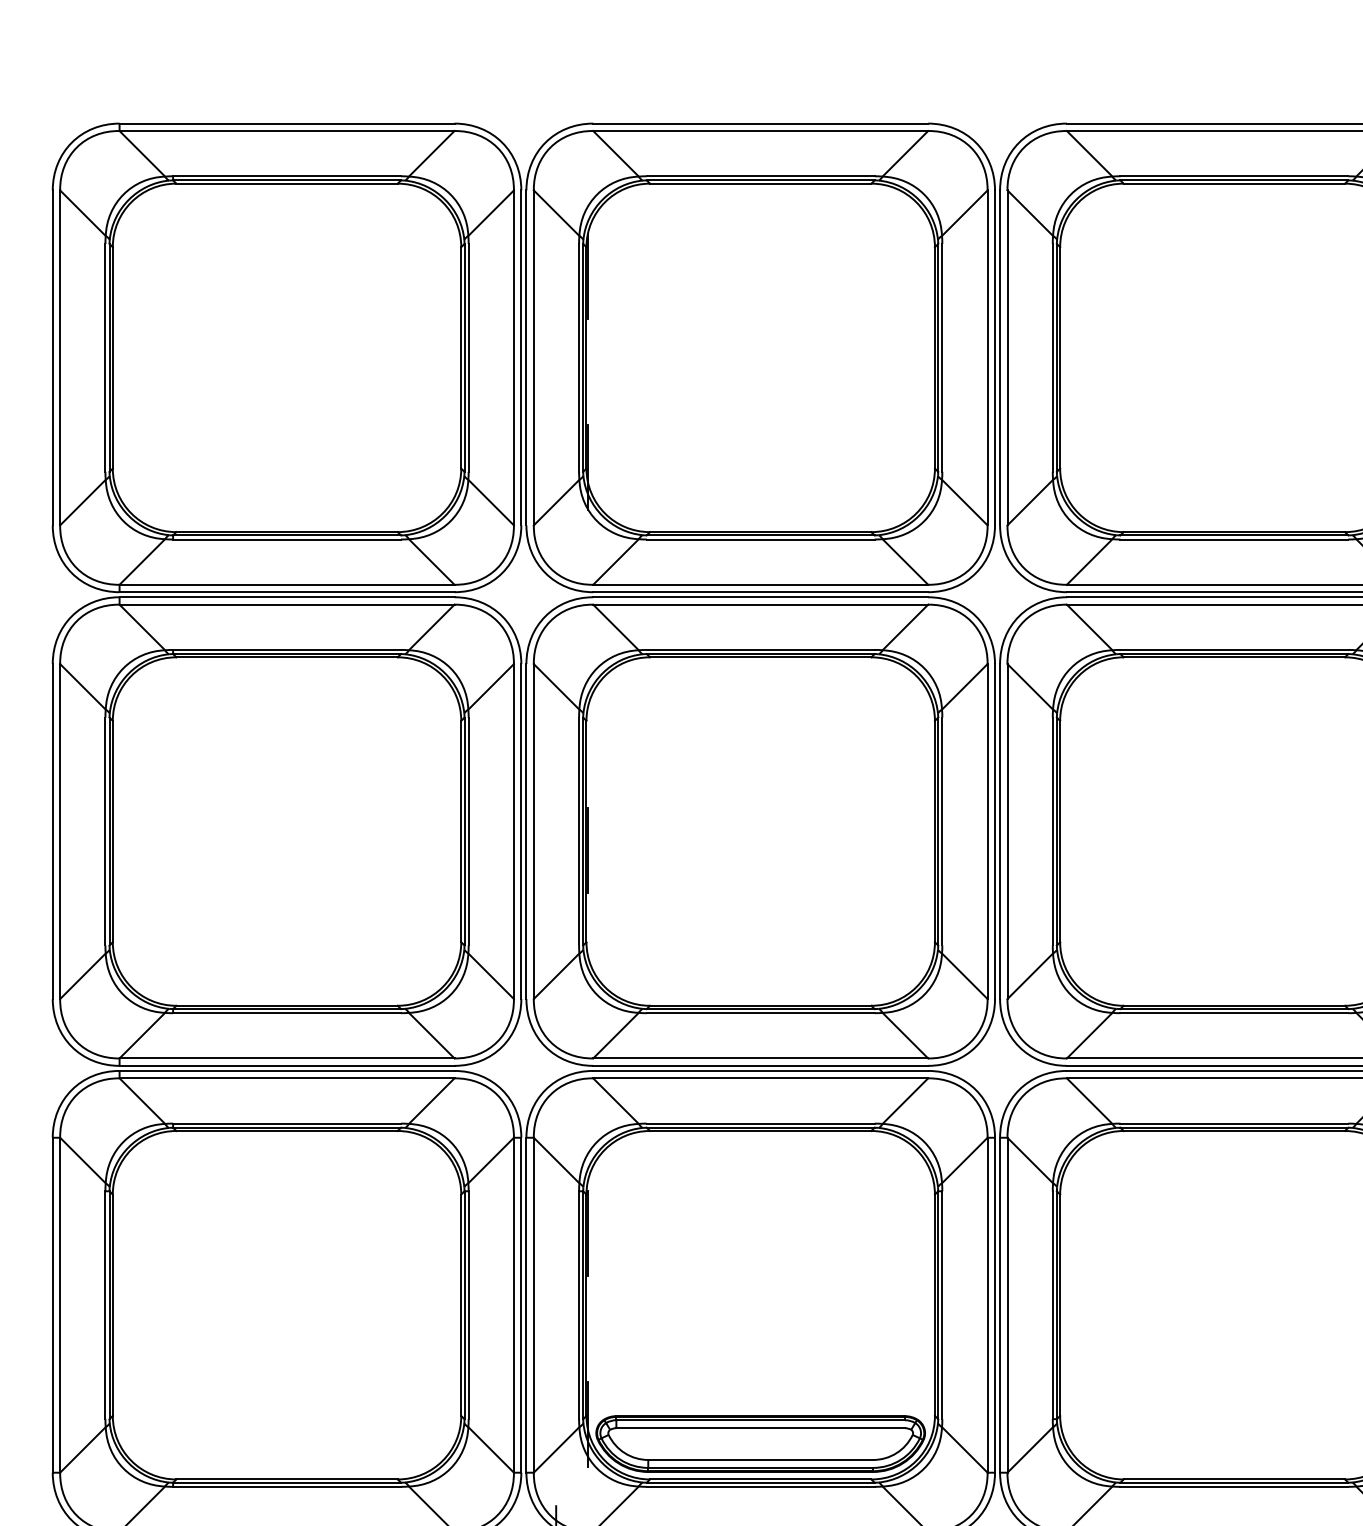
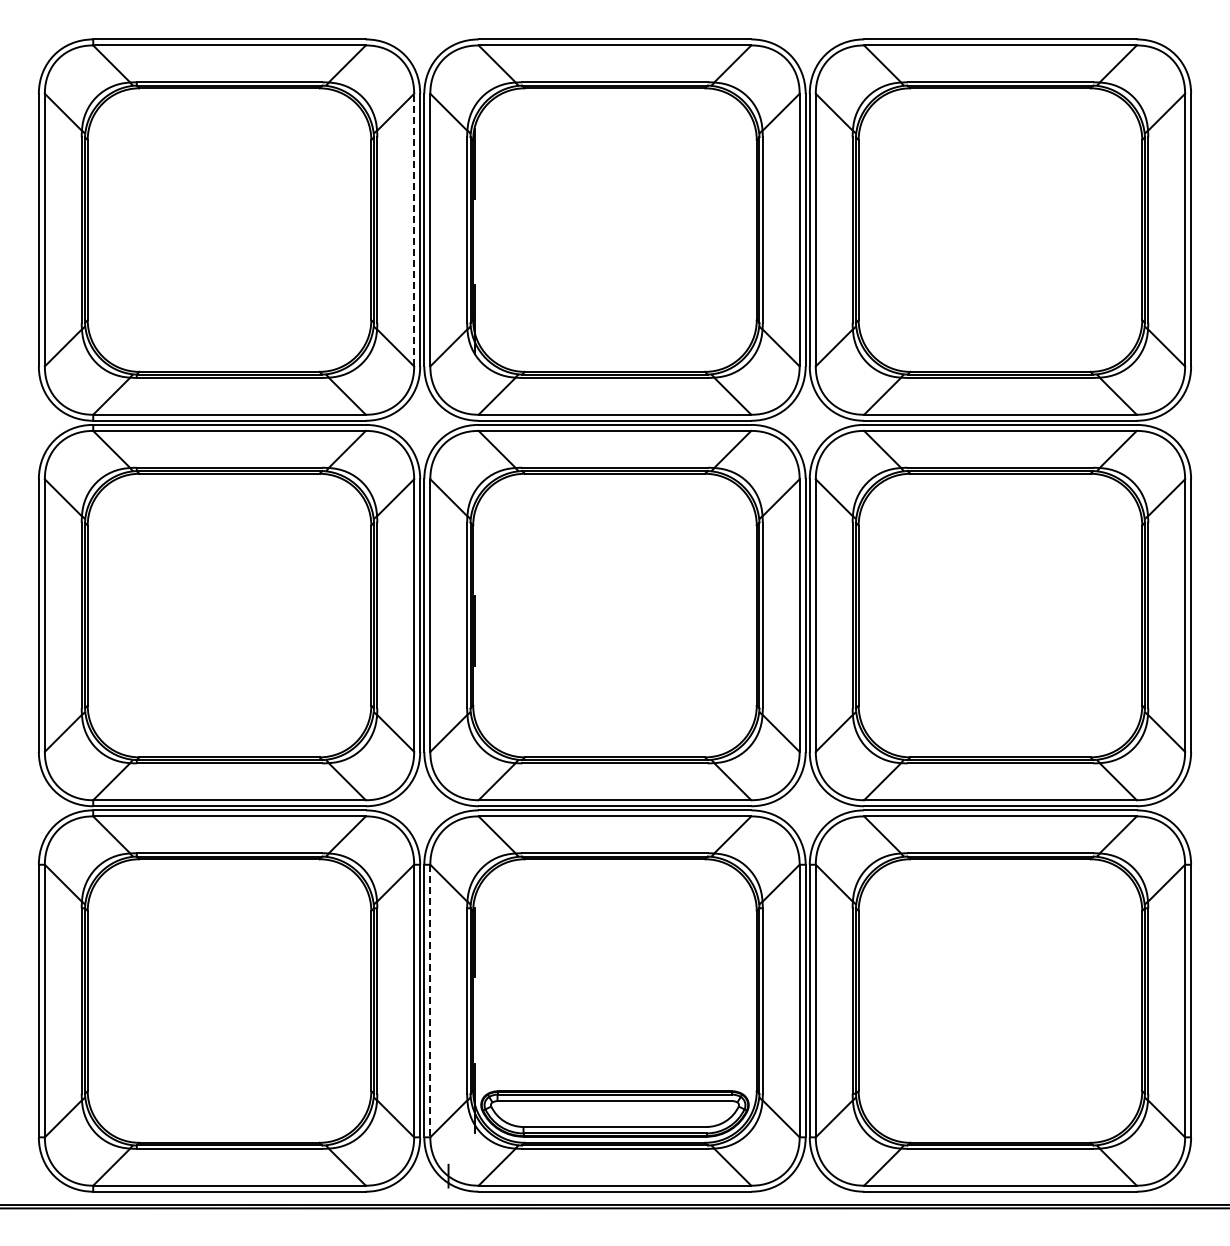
line: (514, 357) -> (414, 229), solid -> dashed
line: (534, 1305) -> (430, 1001), solid -> dashed

